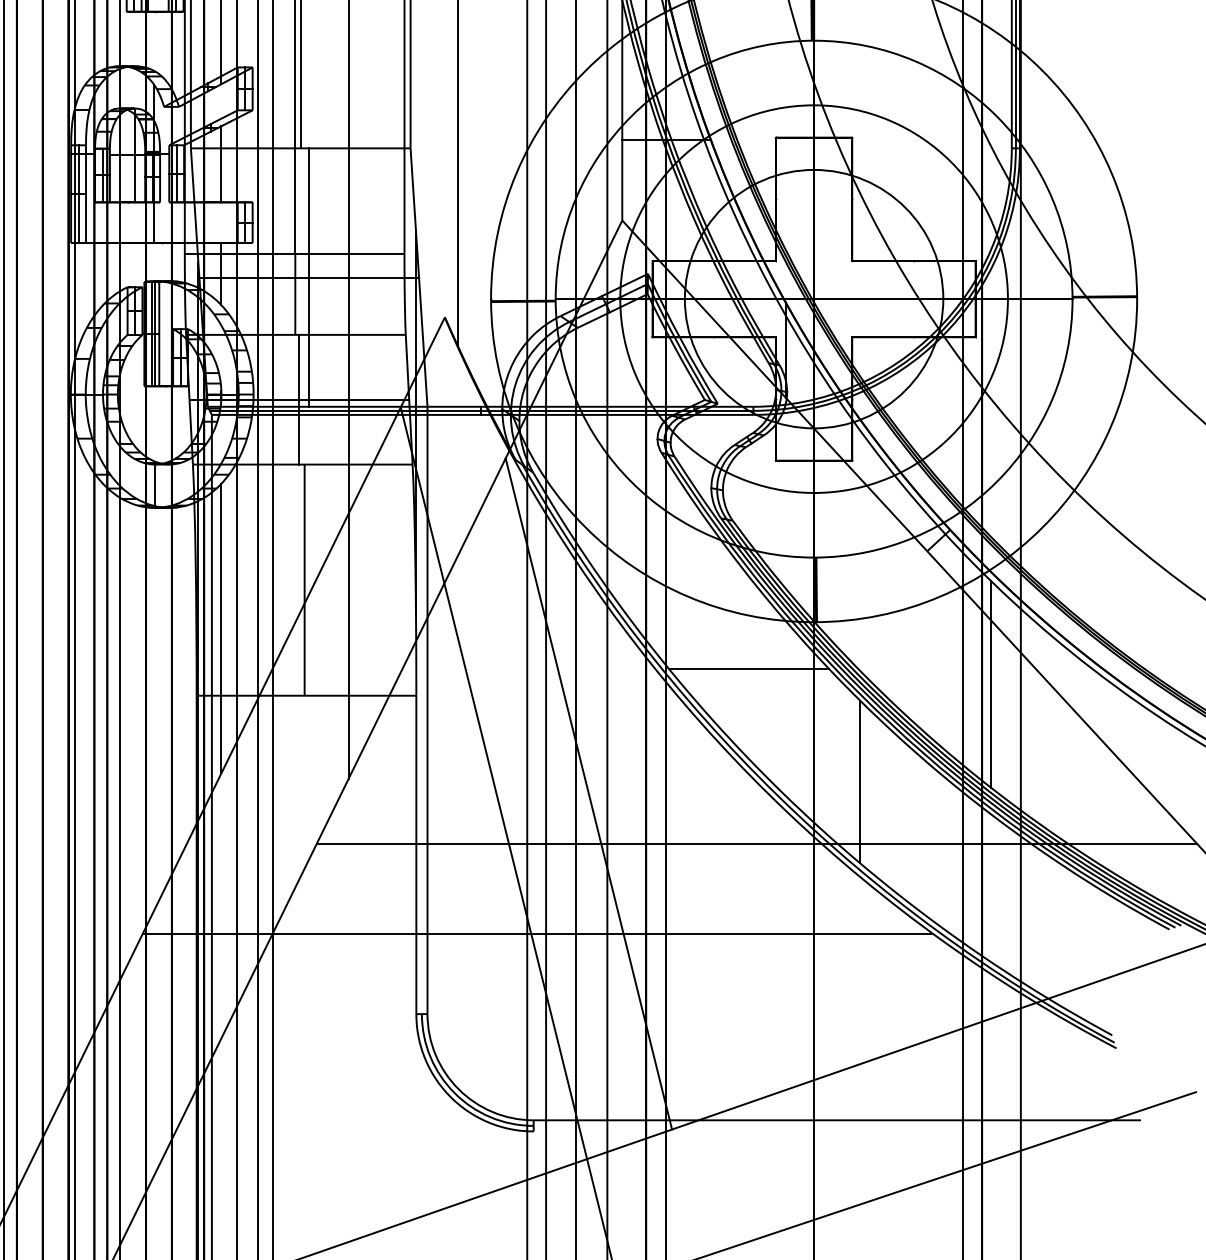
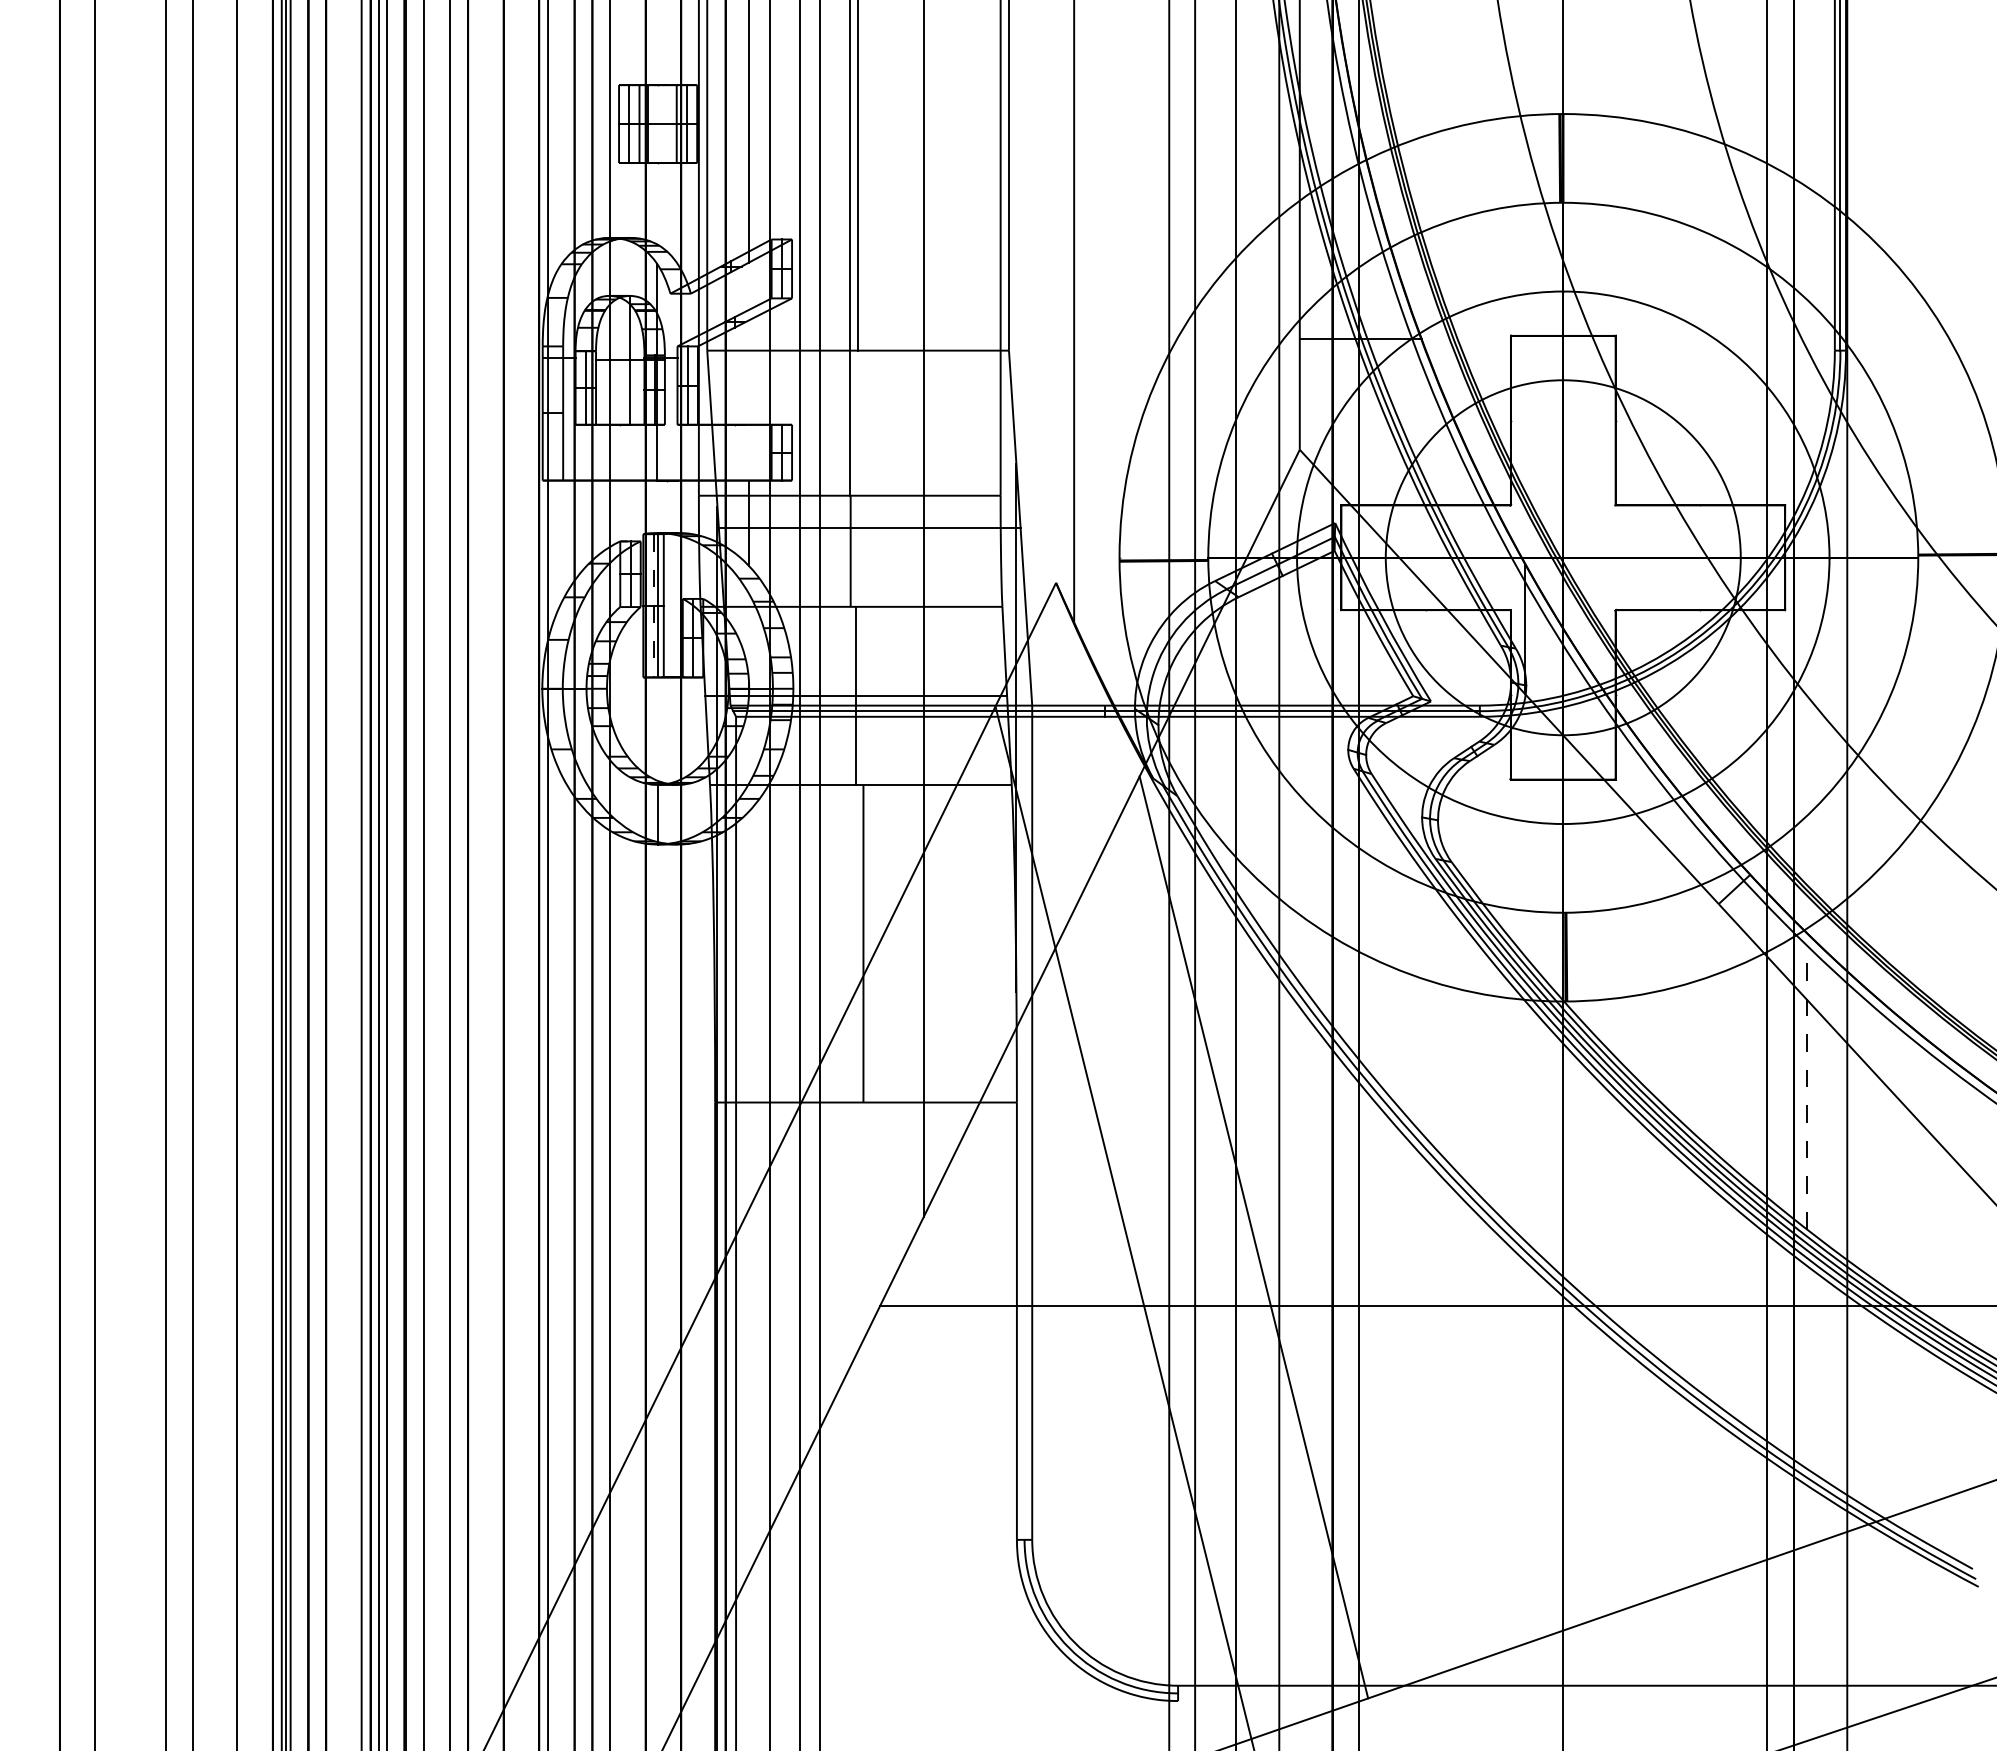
line: (221, 164) -> (749, 372), removed
line: (78, 194) -> (552, 413), removed
line: (309, 277) -> (869, 527), removed
line: (151, 333) -> (653, 605), solid -> dashed
line: (221, 628) -> (749, 1010), removed
line: (748, 668) -> (1473, 1065), removed
line: (991, 684) -> (1806, 1087), solid -> dashed
line: (860, 781) -> (1626, 1220), removed
line: (537, 933) -> (1183, 1429), removed

